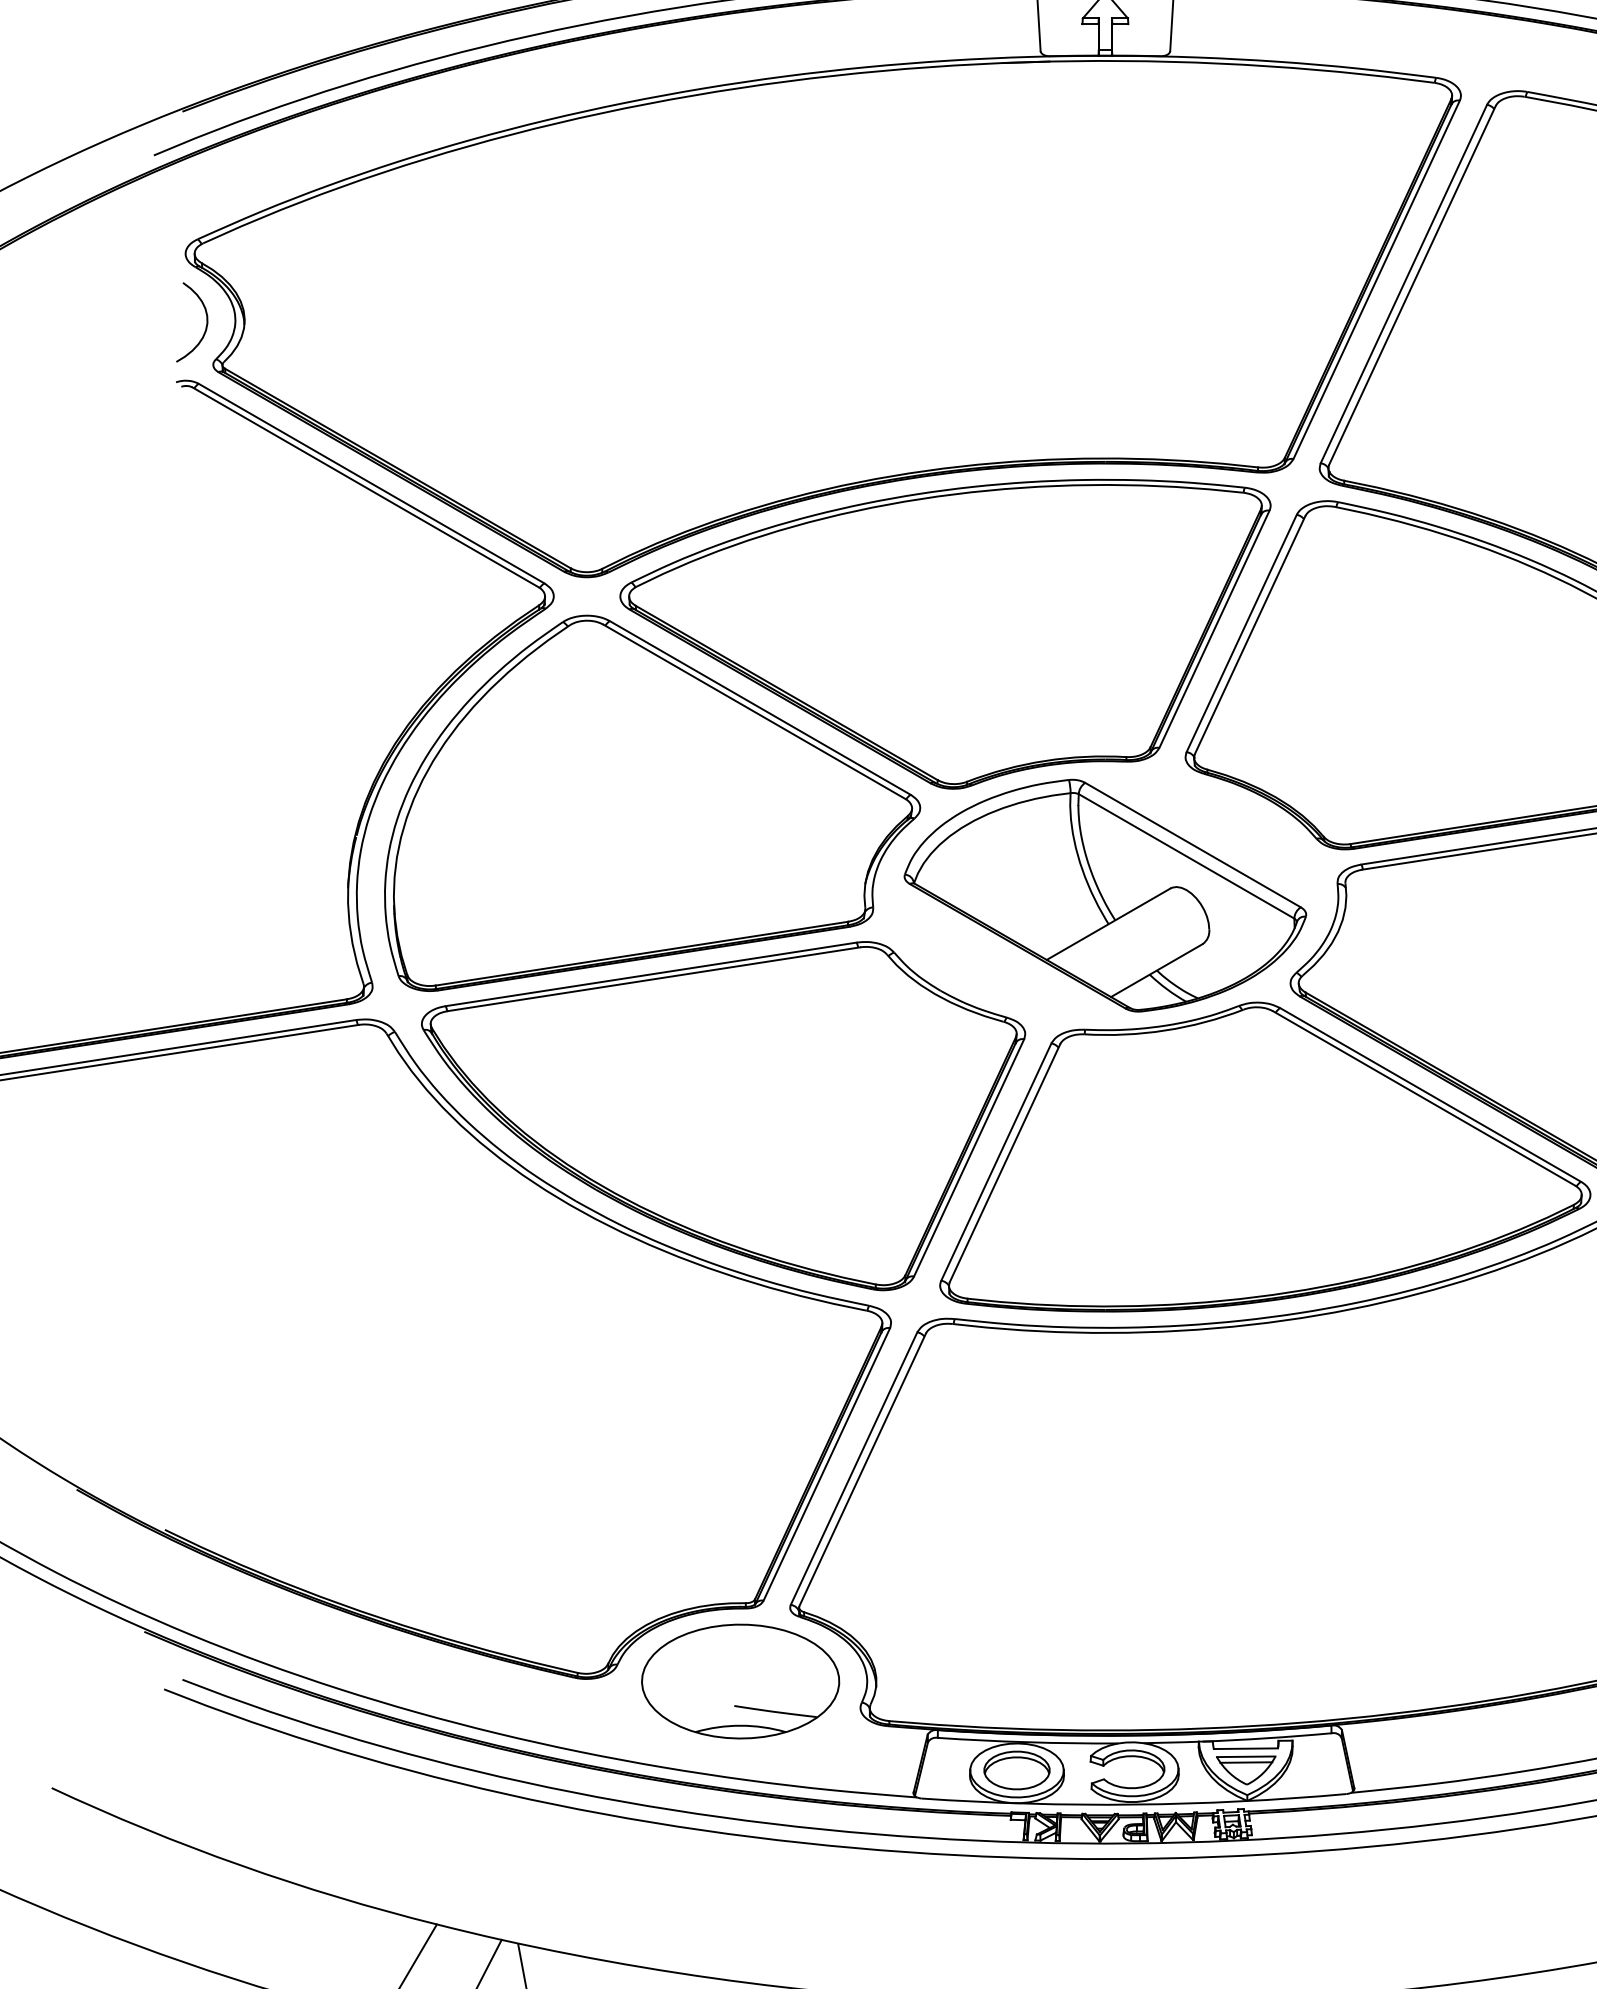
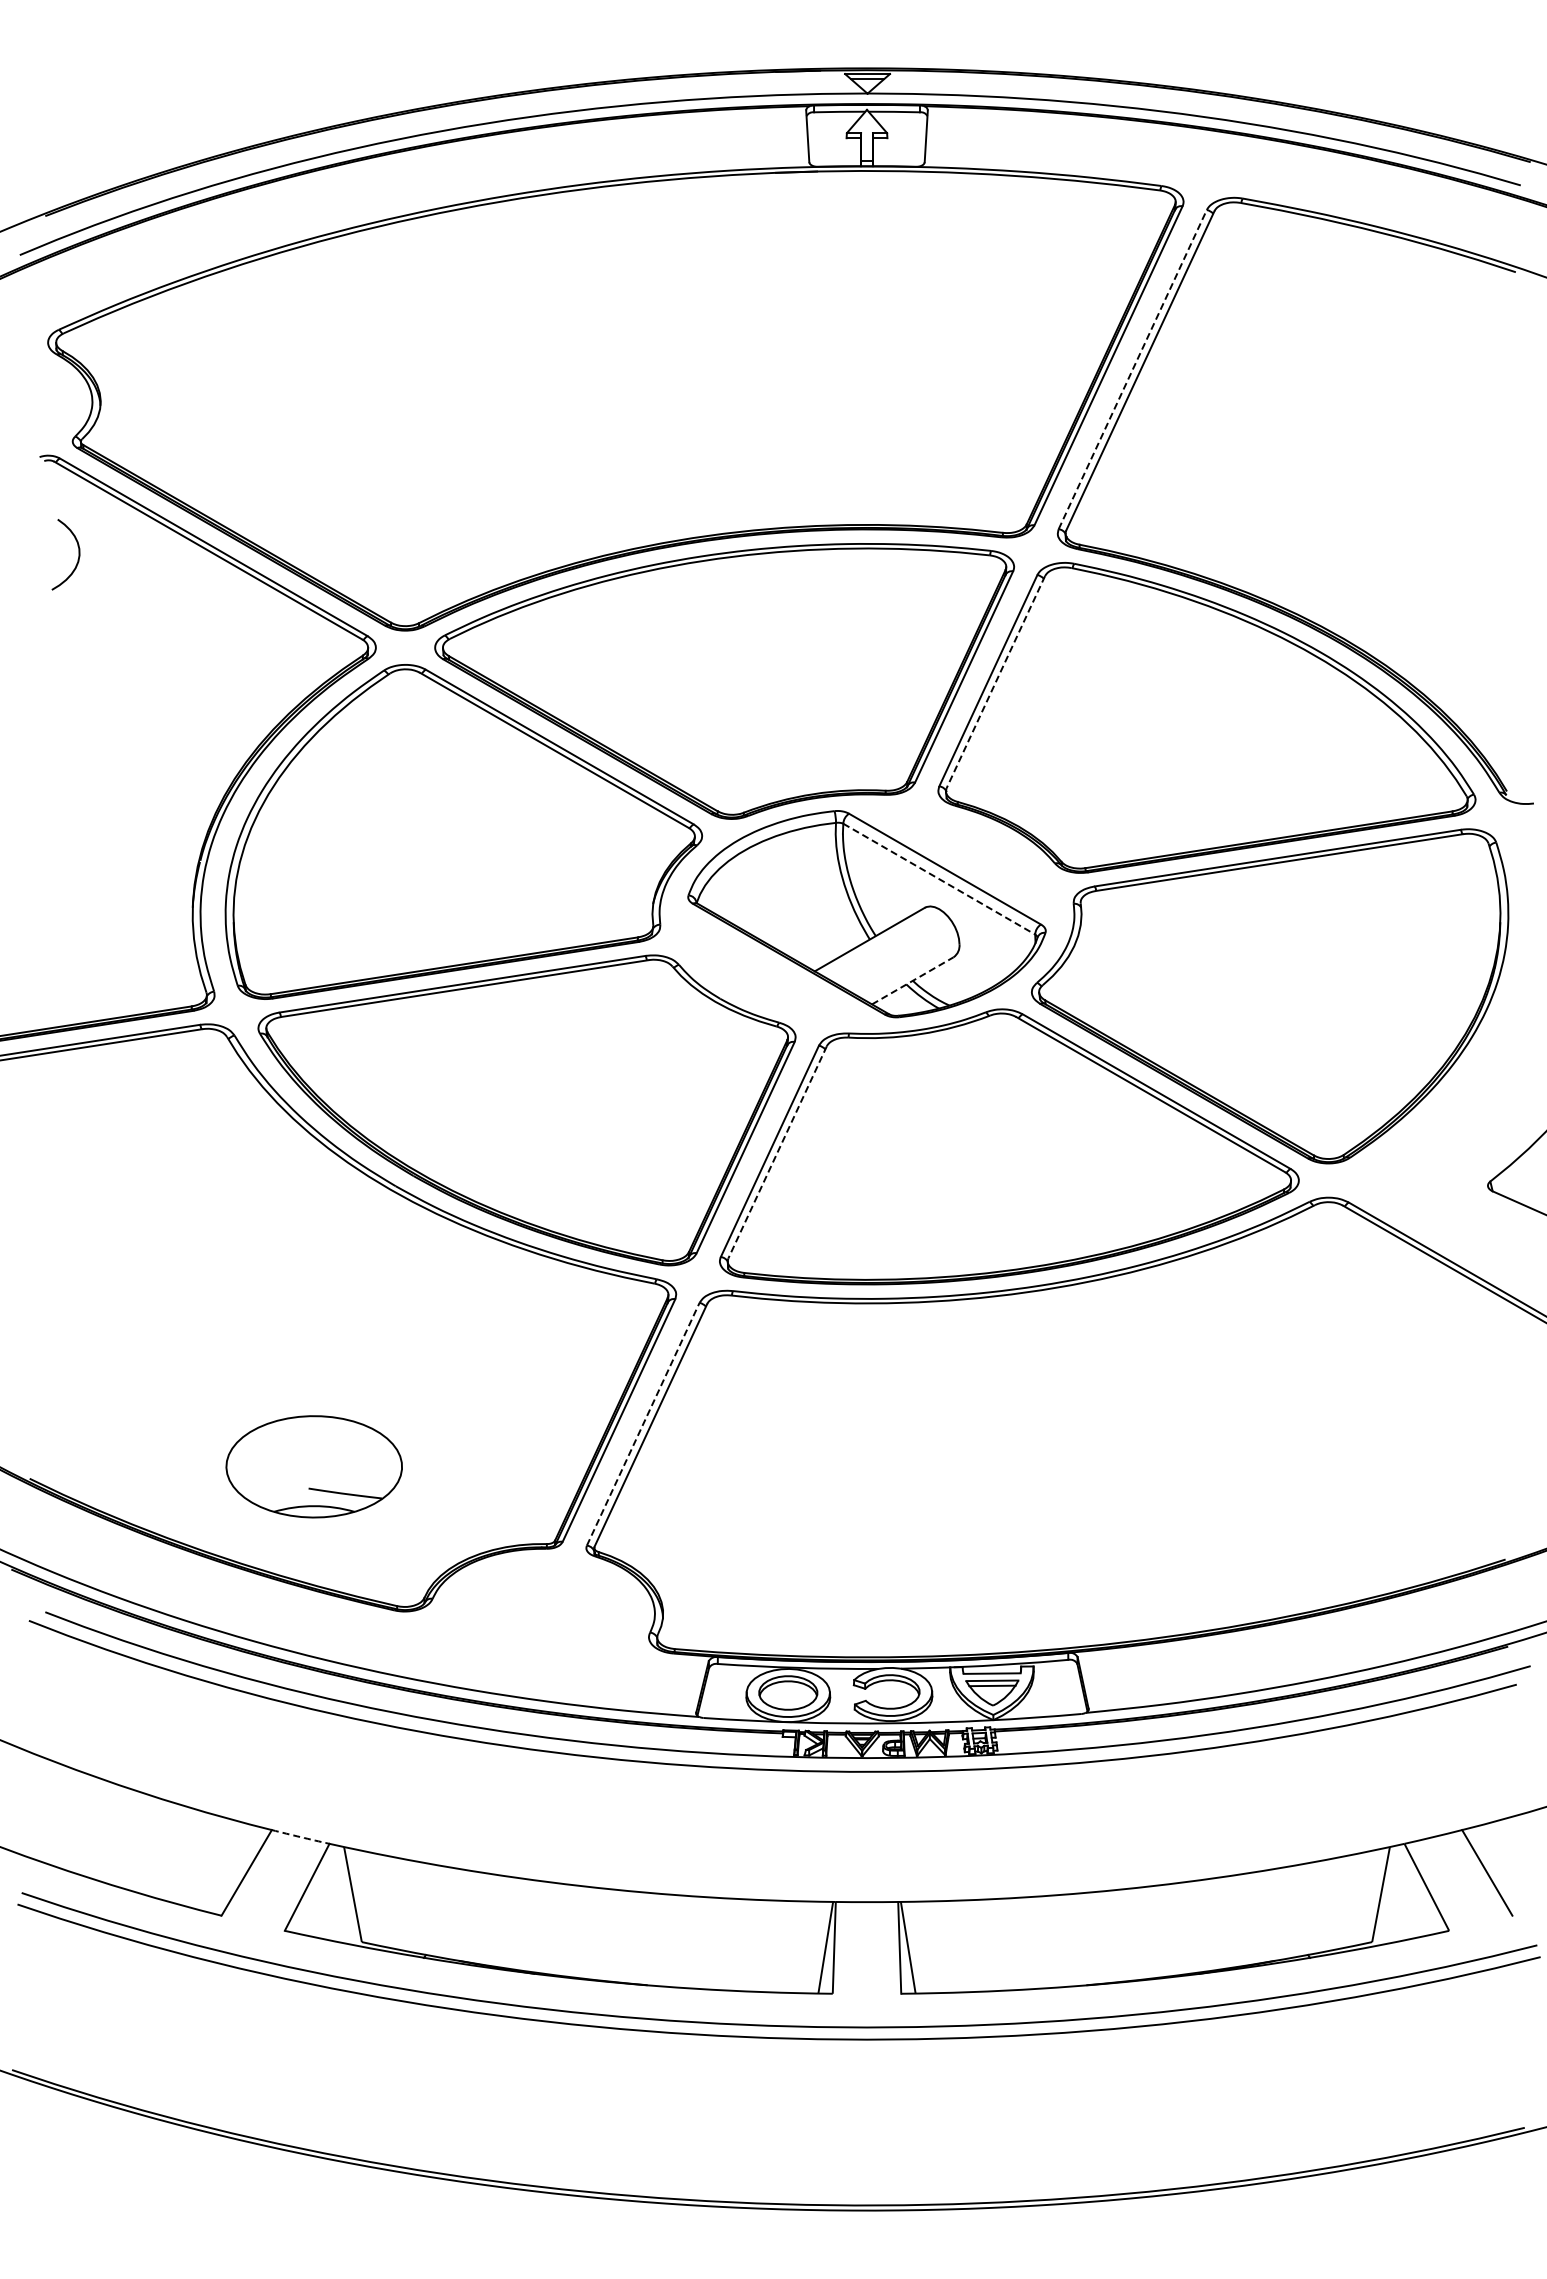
line: (1403, 283) -> (1132, 369), solid -> dashed
curve: (206, 322) -> (78, 554), moved
line: (1249, 635) -> (995, 682), solid -> dashed
line: (1186, 856) -> (939, 879), solid -> dashed
line: (1157, 970) -> (913, 980), solid -> dashed
line: (1004, 1163) -> (777, 1152), solid -> dashed
line: (854, 1468) -> (643, 1424), solid -> dashed
part: (739, 1681) -> (313, 1466), moved
arc: (469, 1932) -> (300, 1837), solid -> dashed

